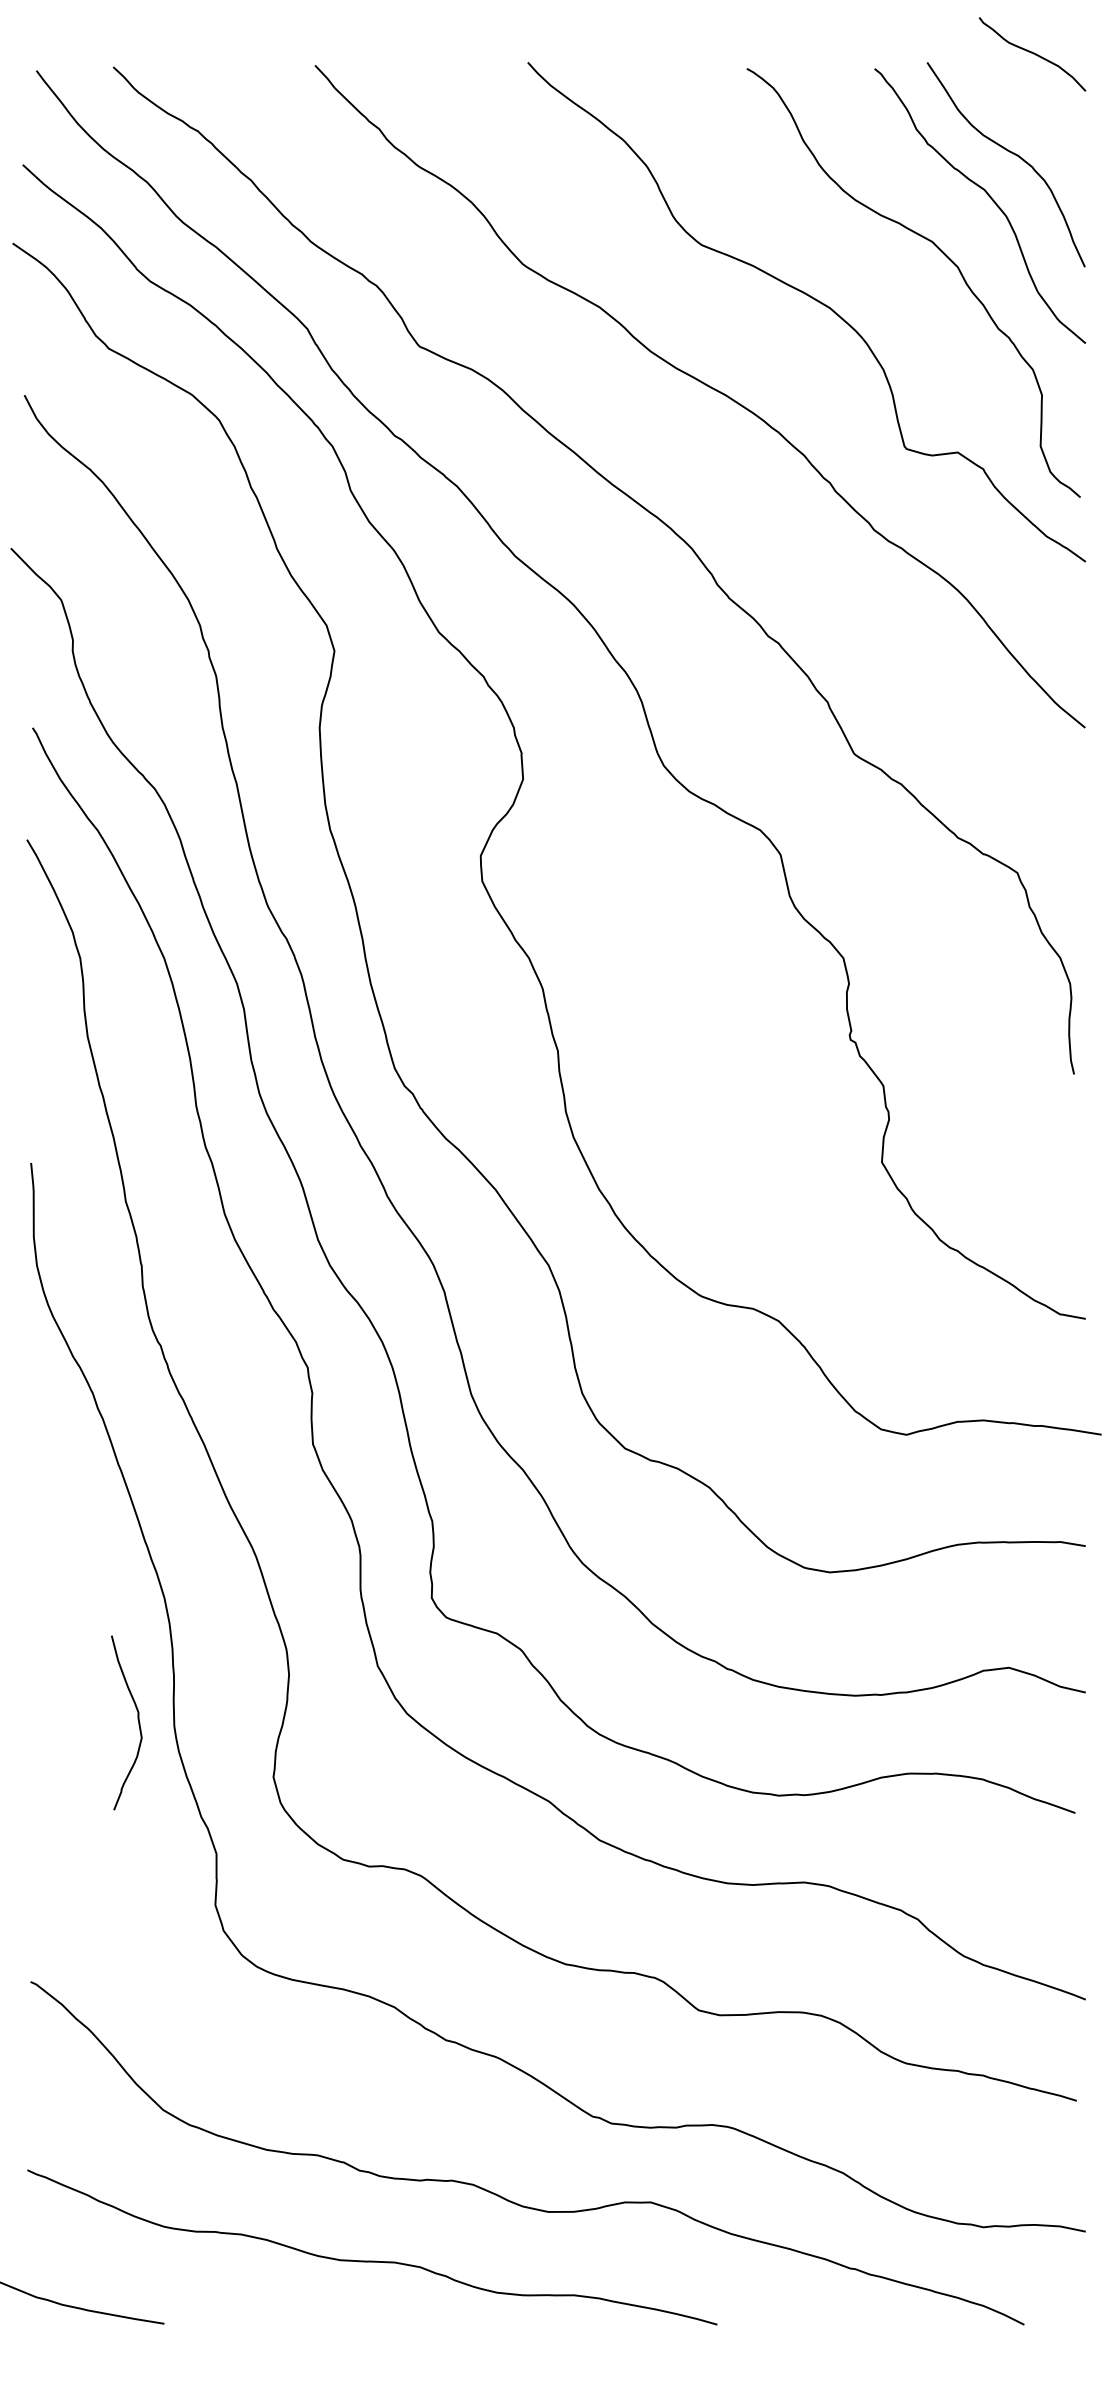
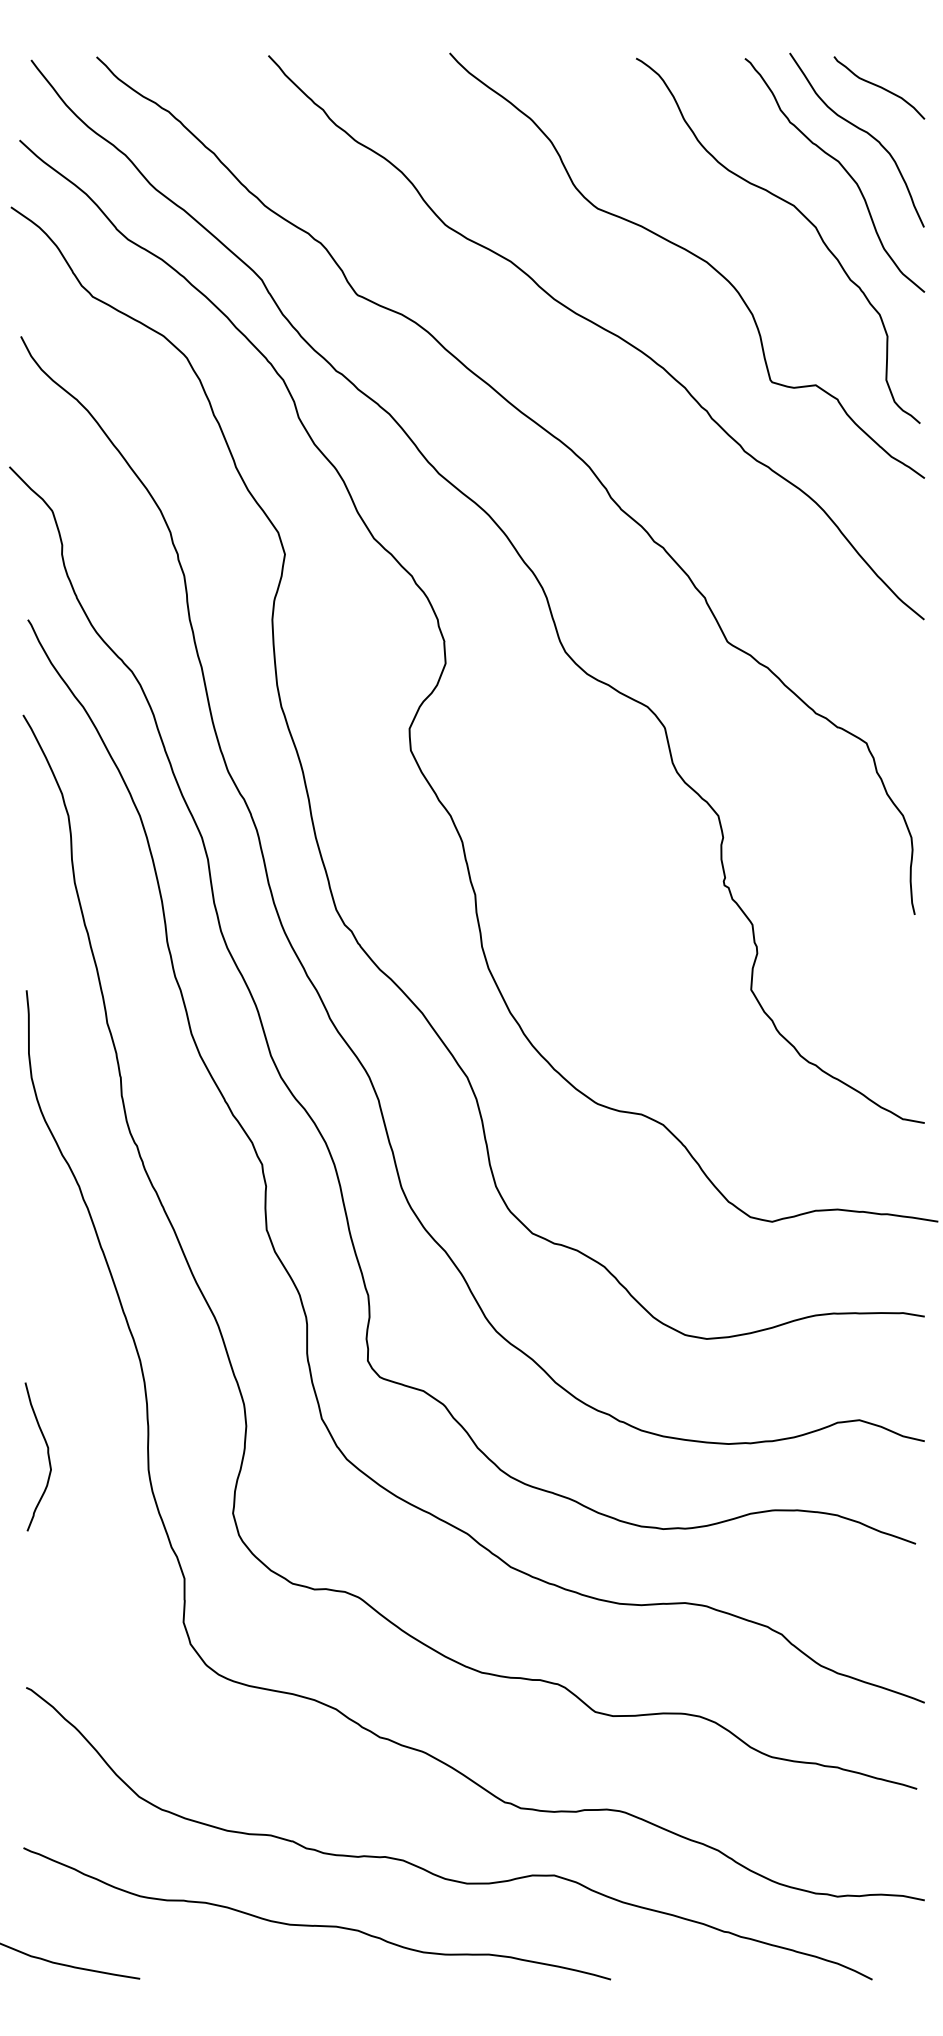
curve: (1032, 53) -> (879, 87), moved
curve: (137, 1719) -> (47, 1454), moved

